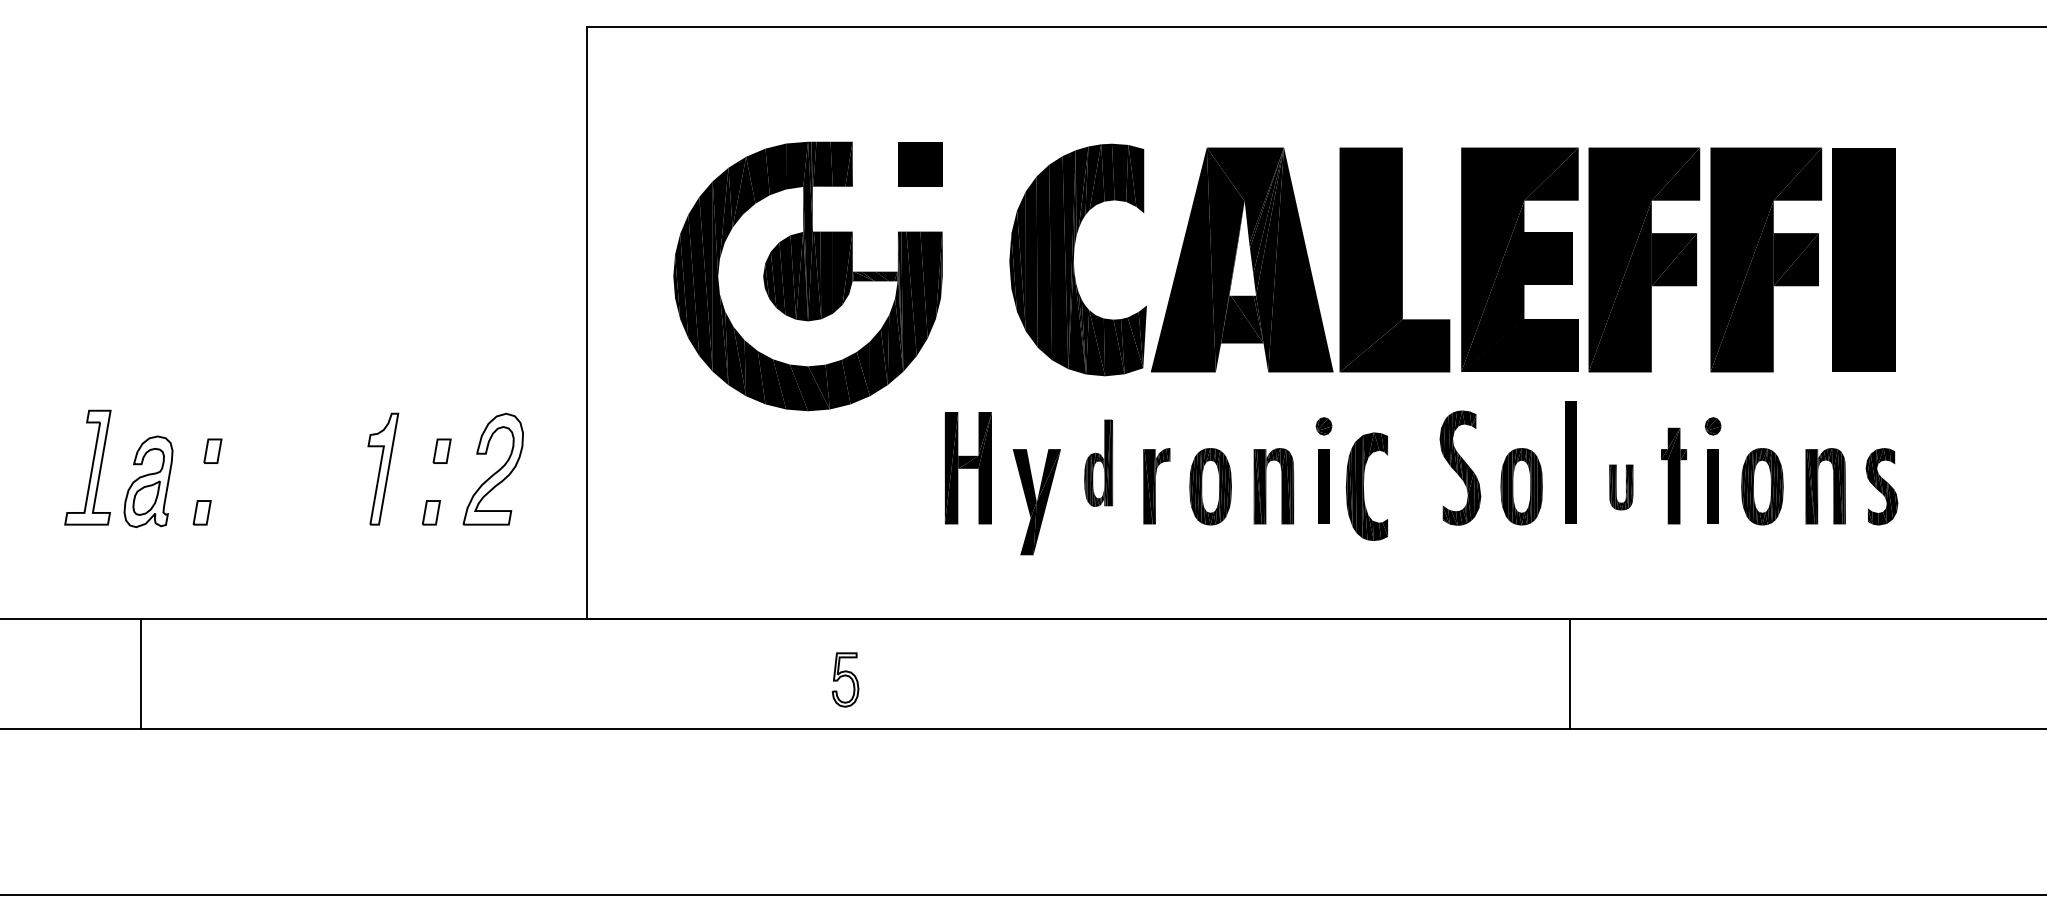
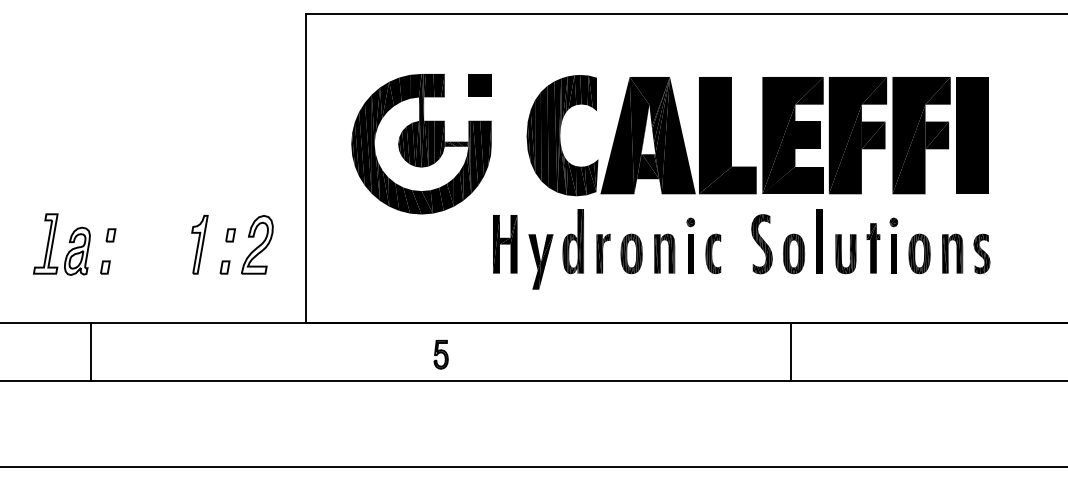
part: (1097, 462) -> (572, 241), size x1.43
part: (1367, 485) -> (713, 253), size x0.71
part: (1620, 487) -> (845, 254), size x1.67
line: (141, 673) -> (90, 351), moved
line: (1568, 673) -> (790, 351), moved

